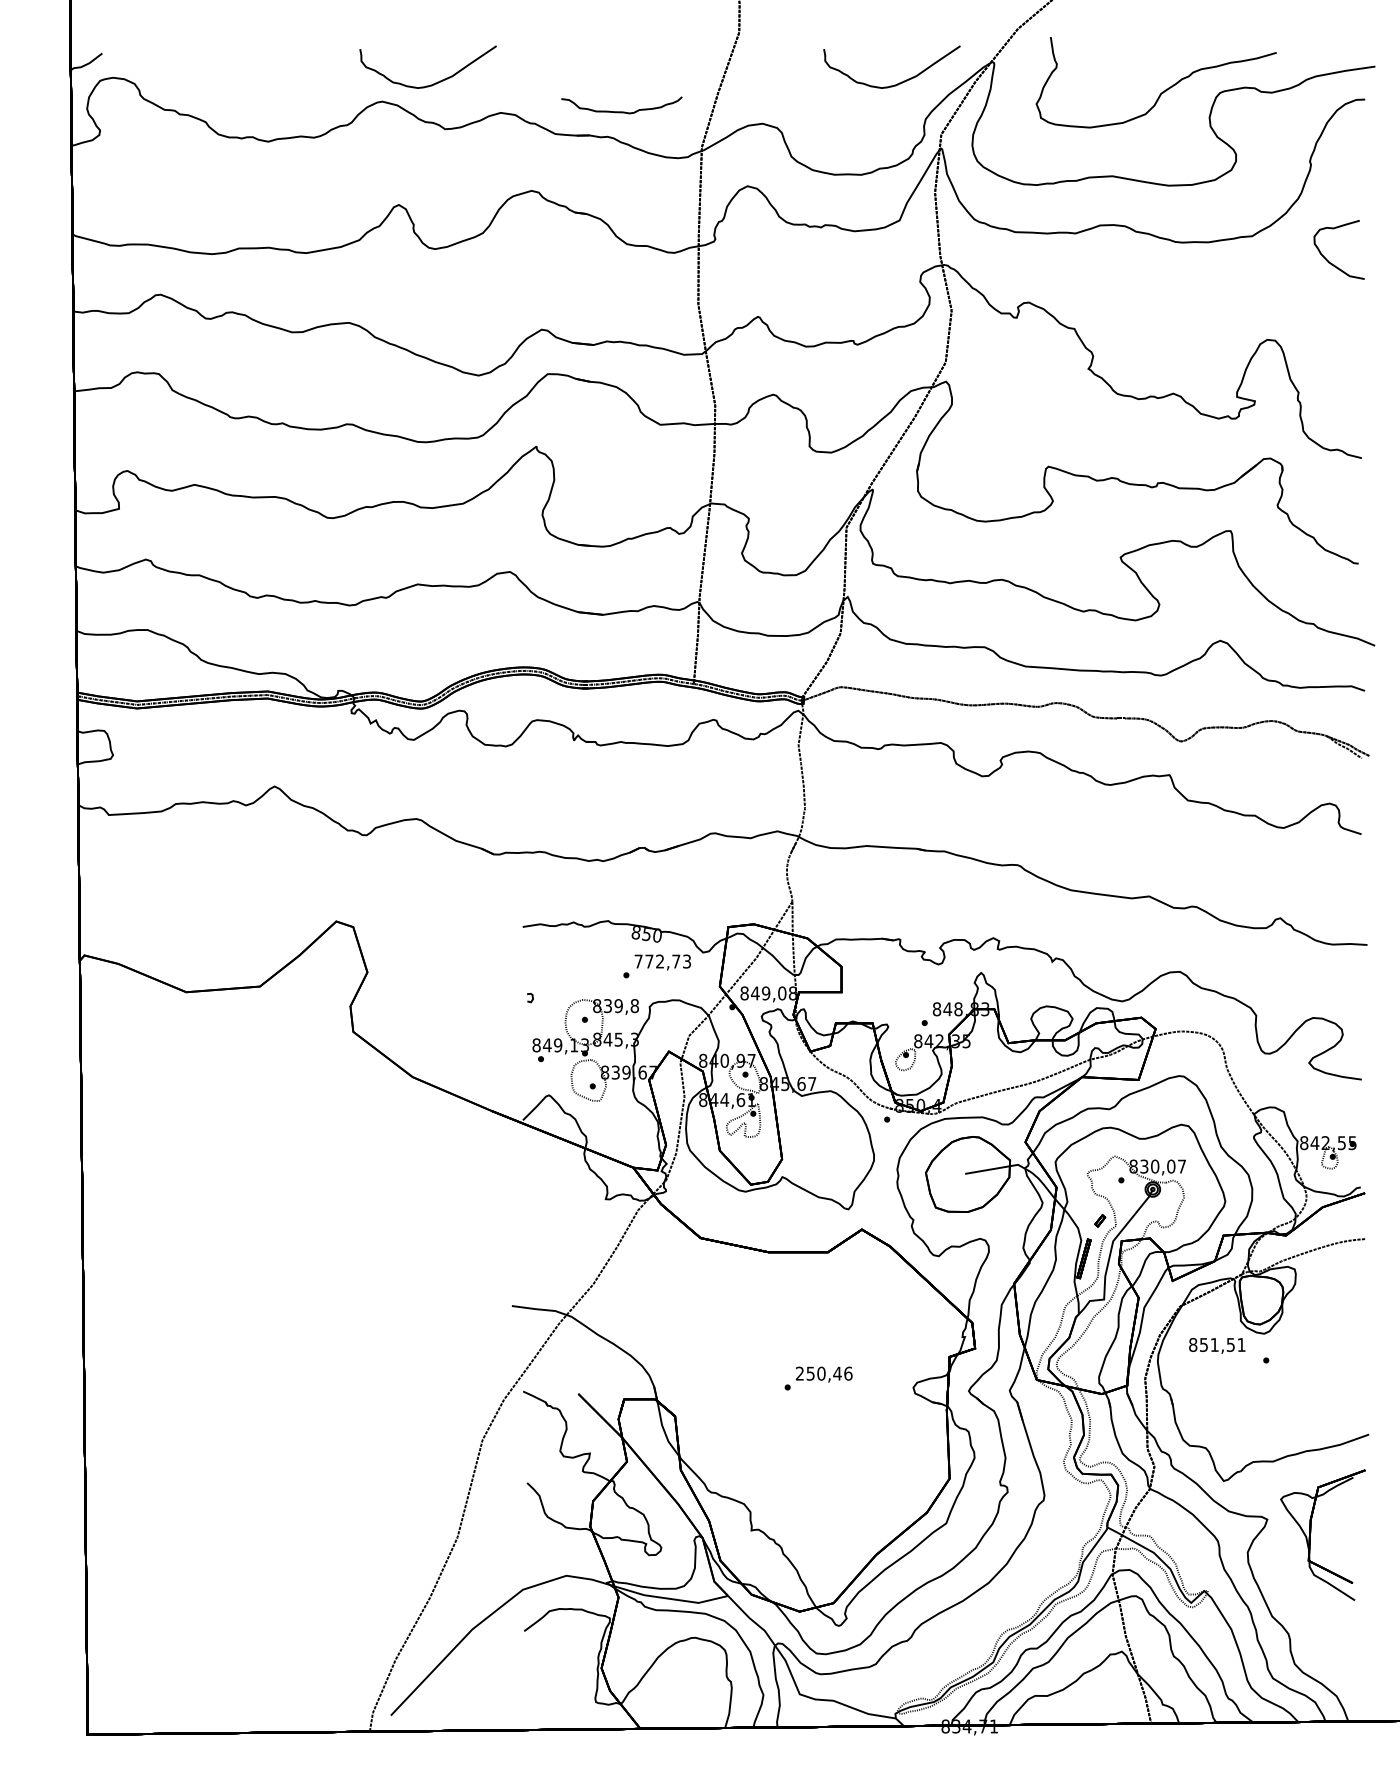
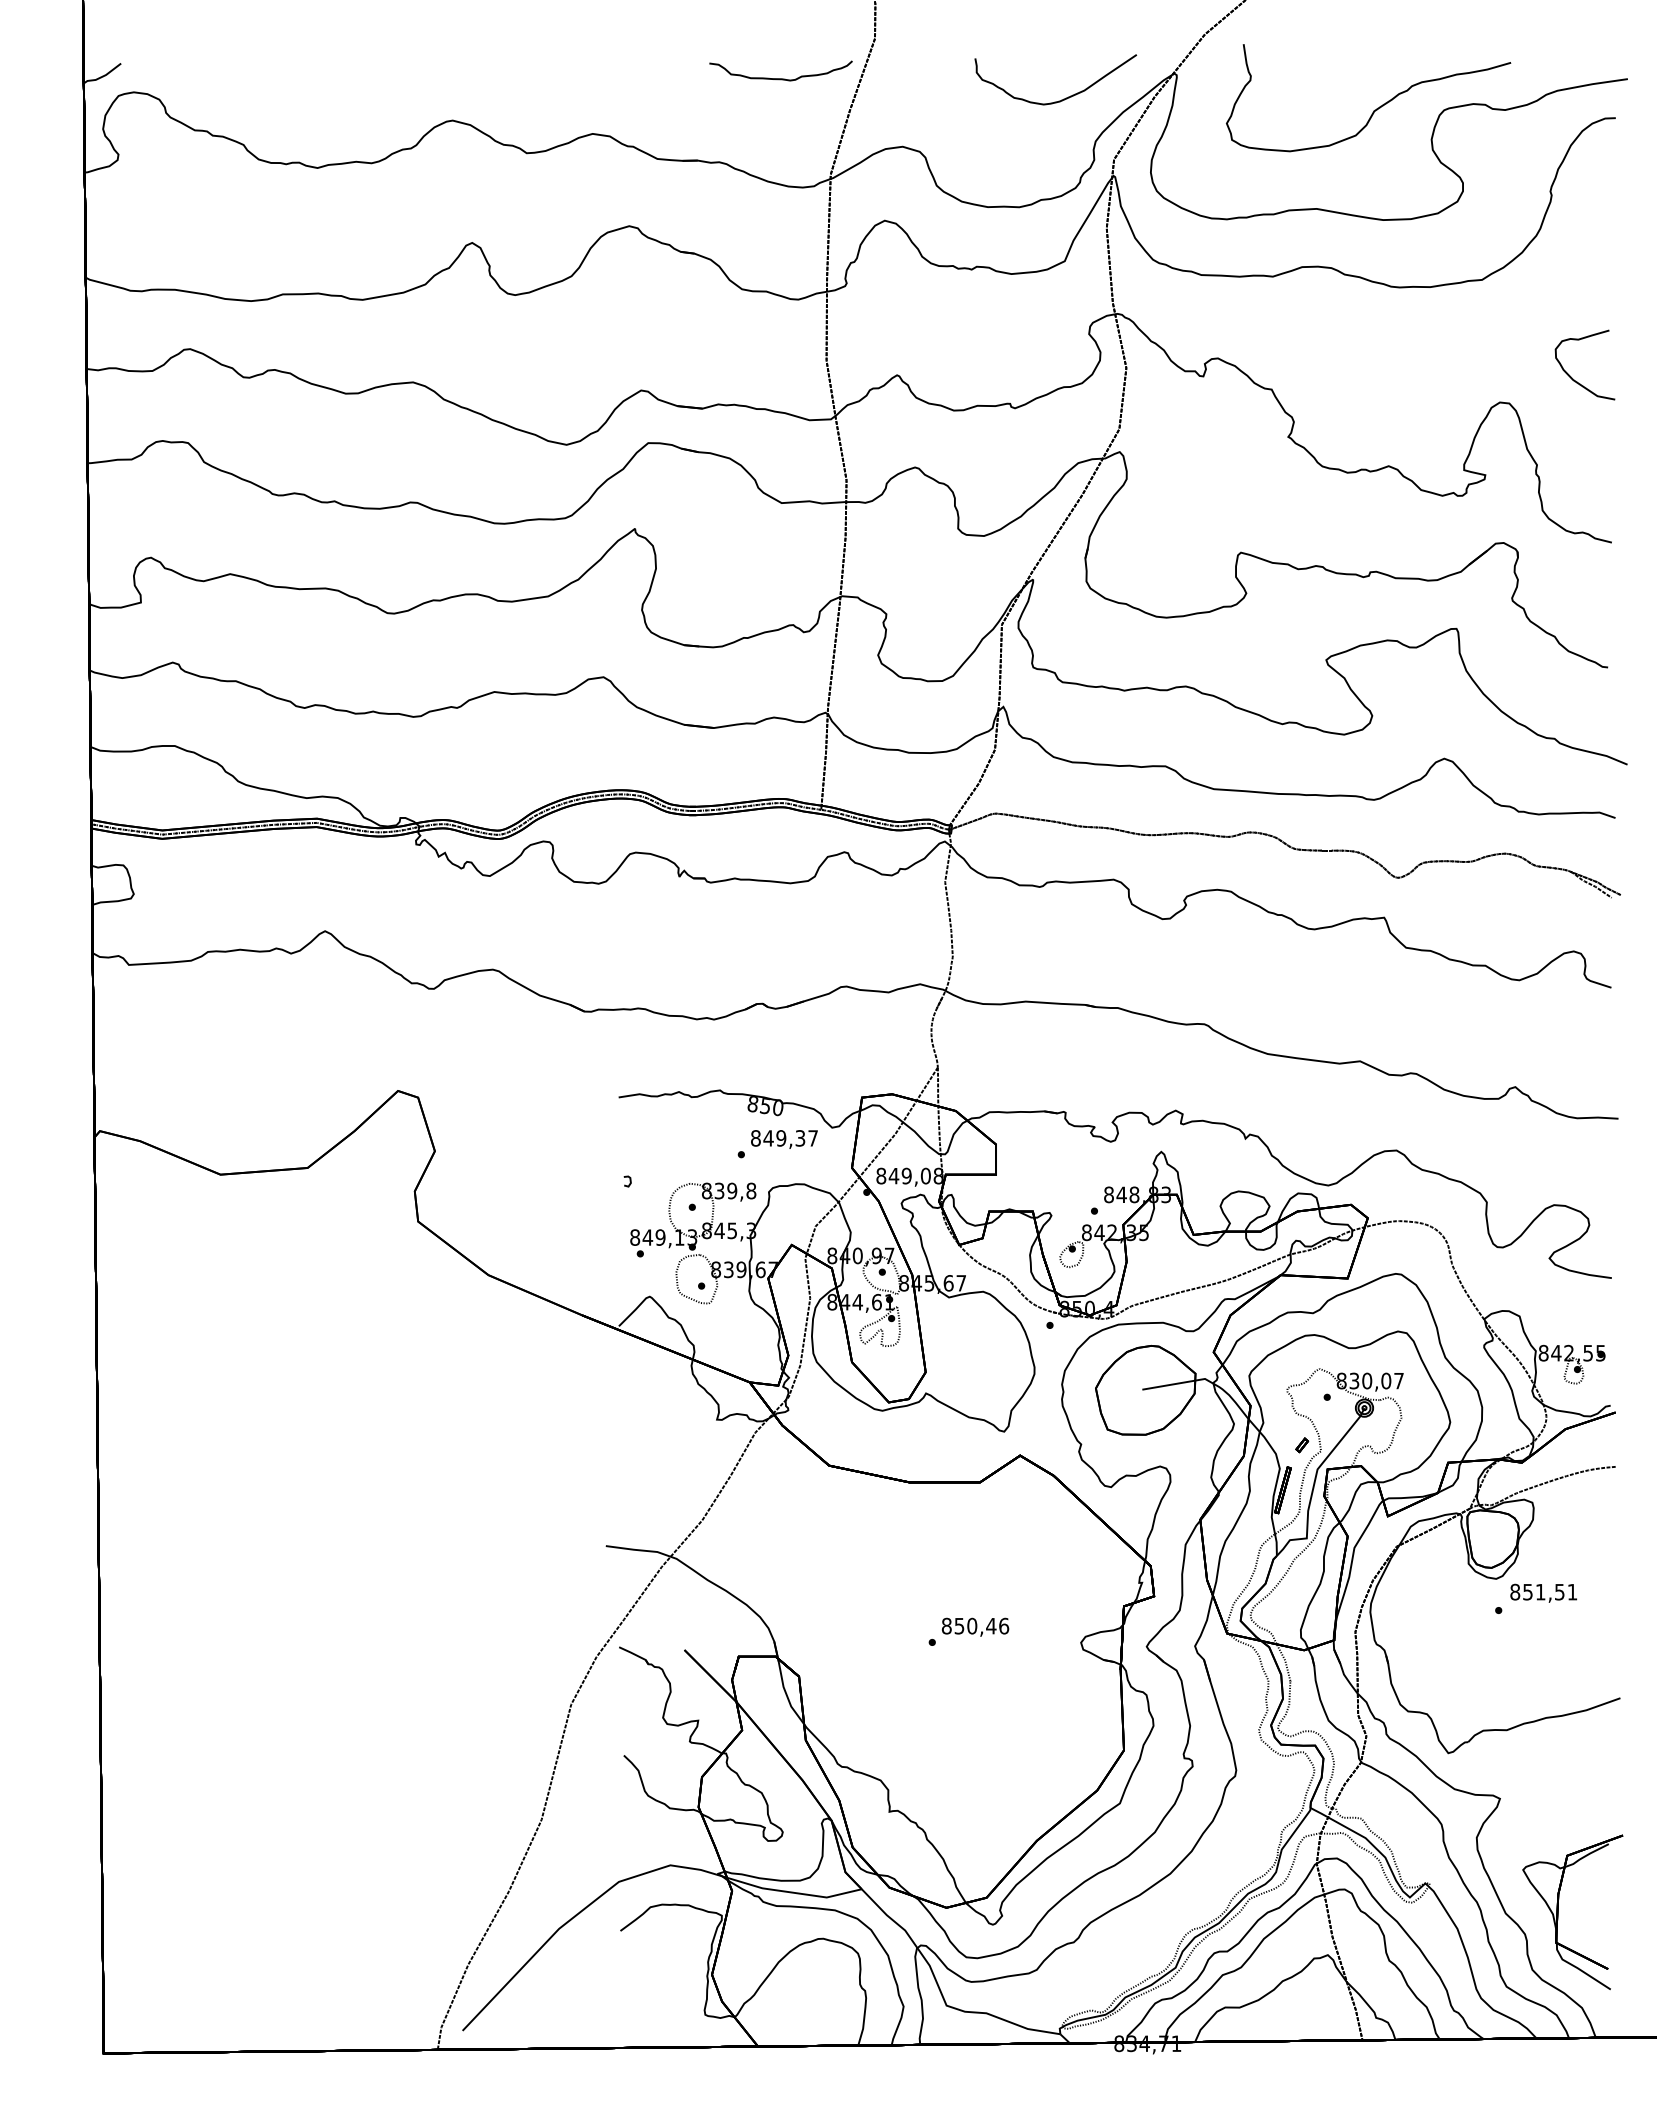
curve: (434, 82) -> (514, 98), removed
curve: (621, 111) -> (780, 78), moved
curve: (1327, 259) -> (1571, 376), moved
text: (662, 961) -> (784, 1138), 772,73 -> 849,37
text: (1217, 1345) -> (1543, 1592), moved
text: (799, 1373) -> (946, 1625), 250,46 -> 850,46
part: (1310, 1535) -> (1558, 1912), moved

